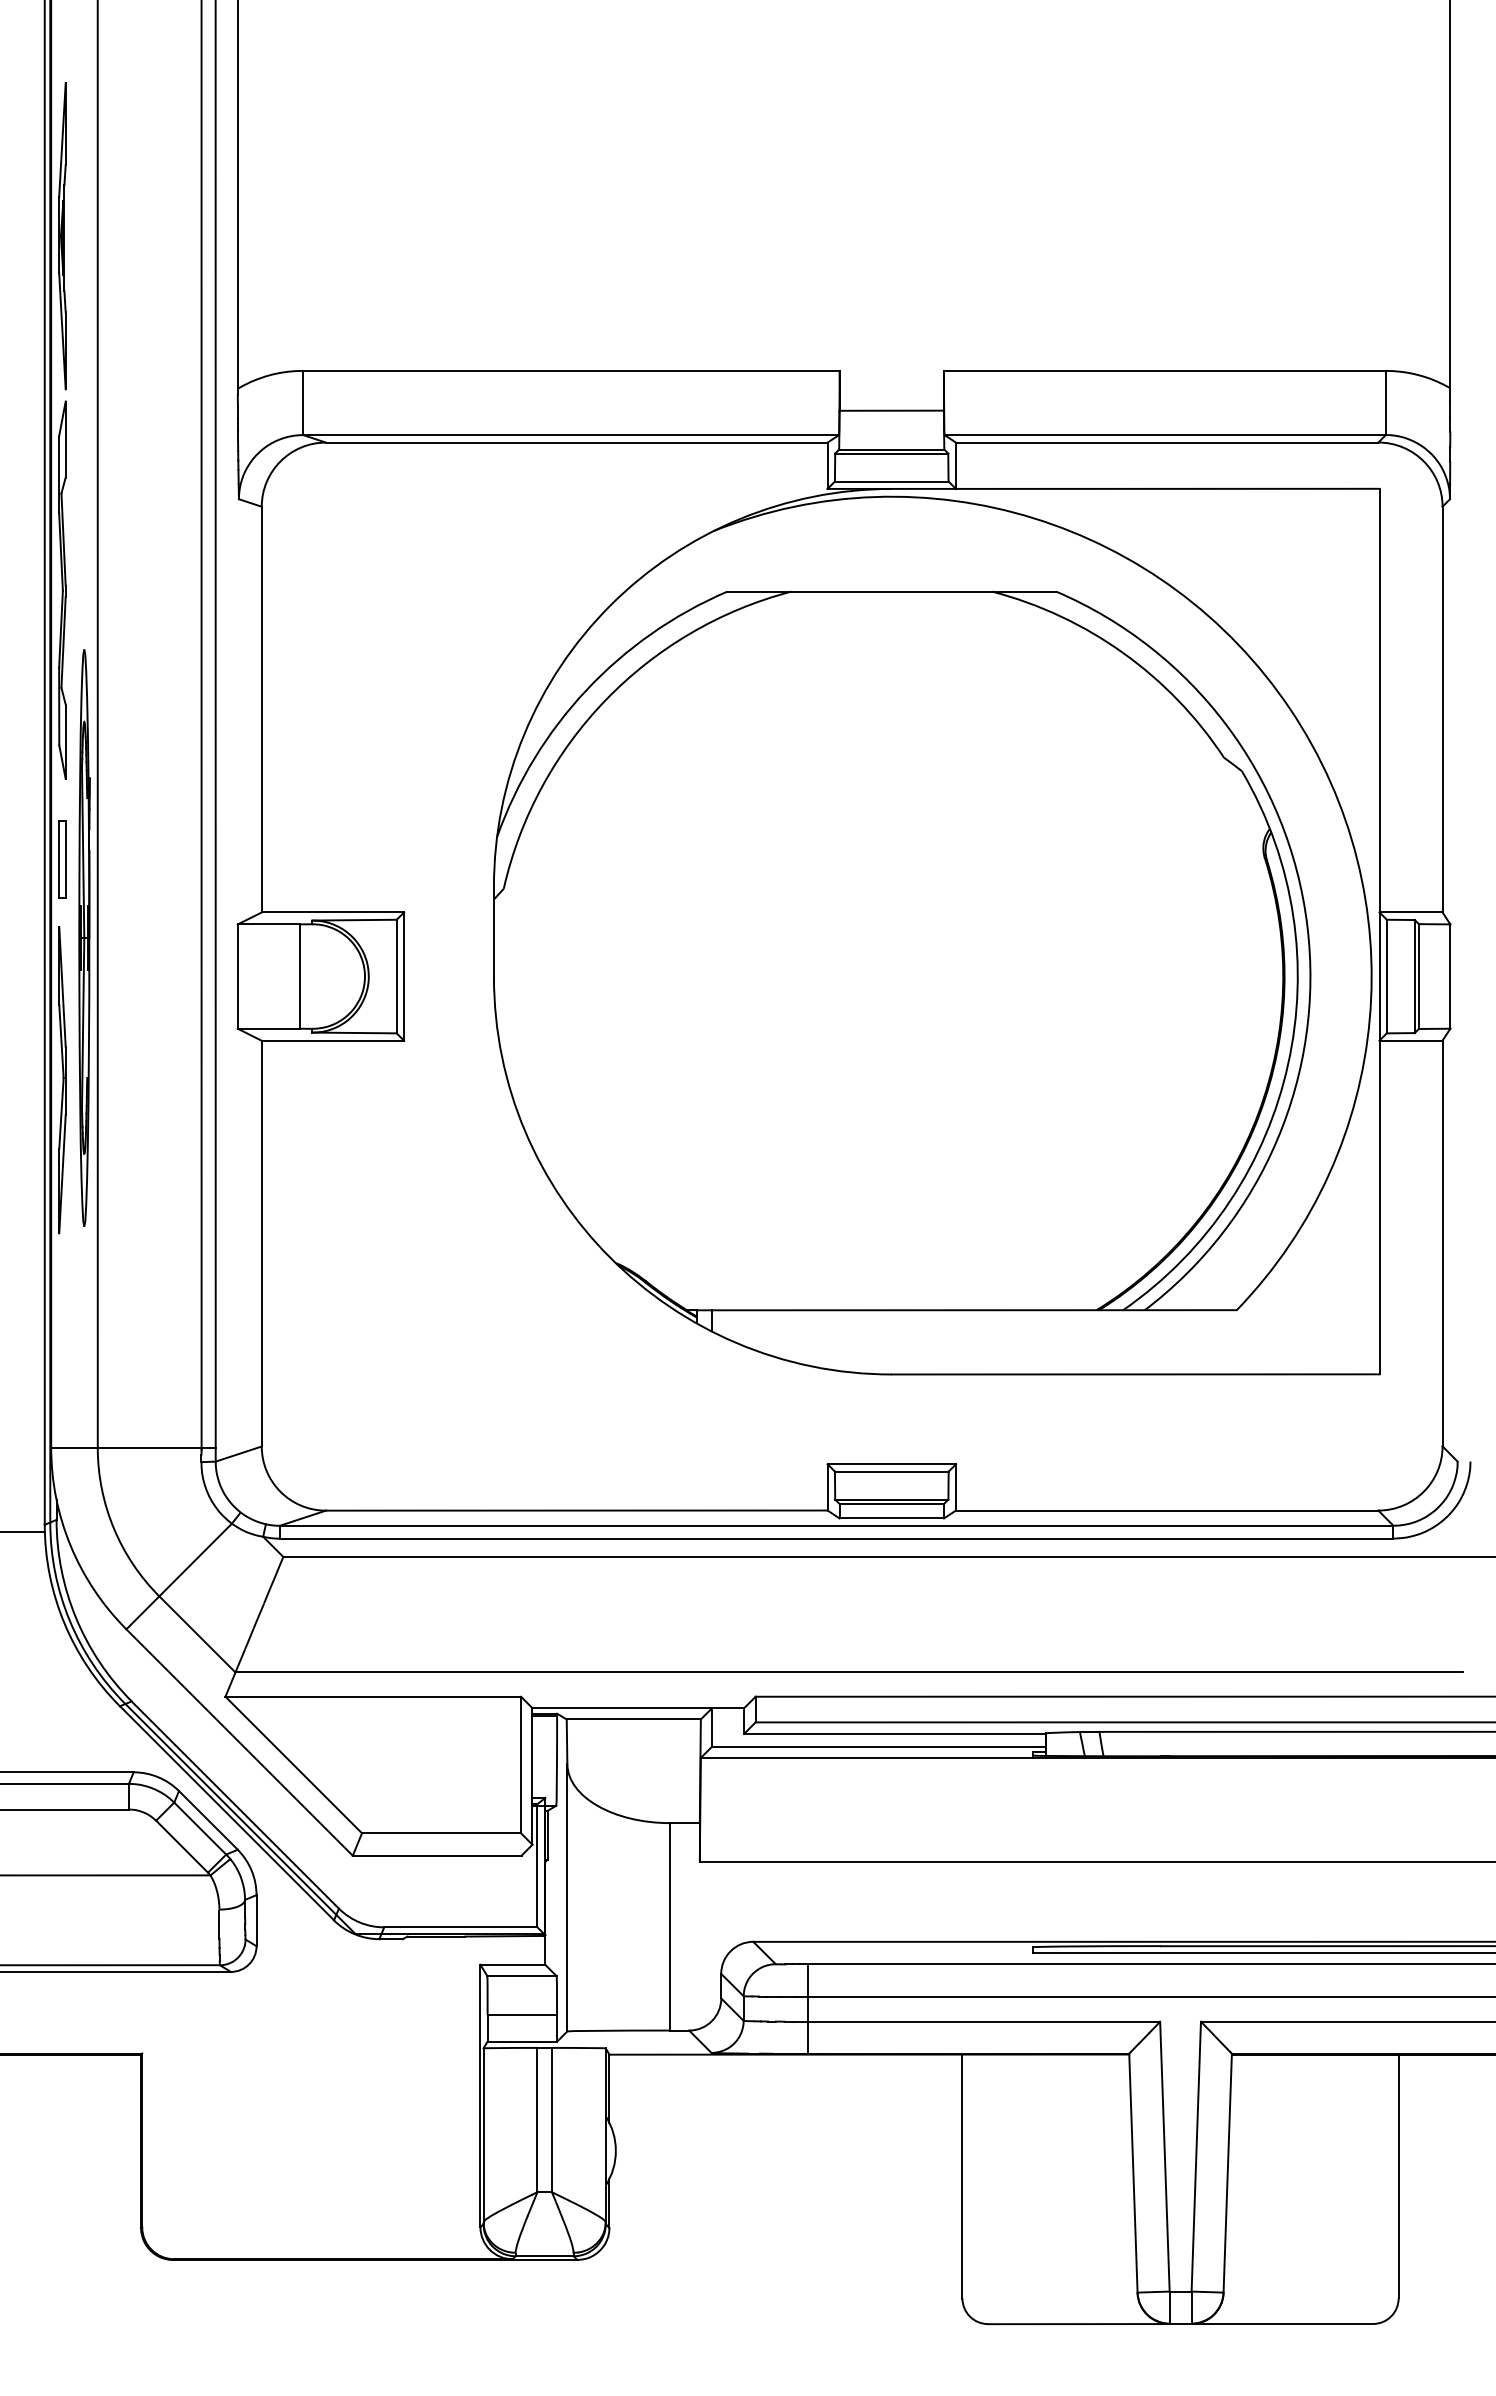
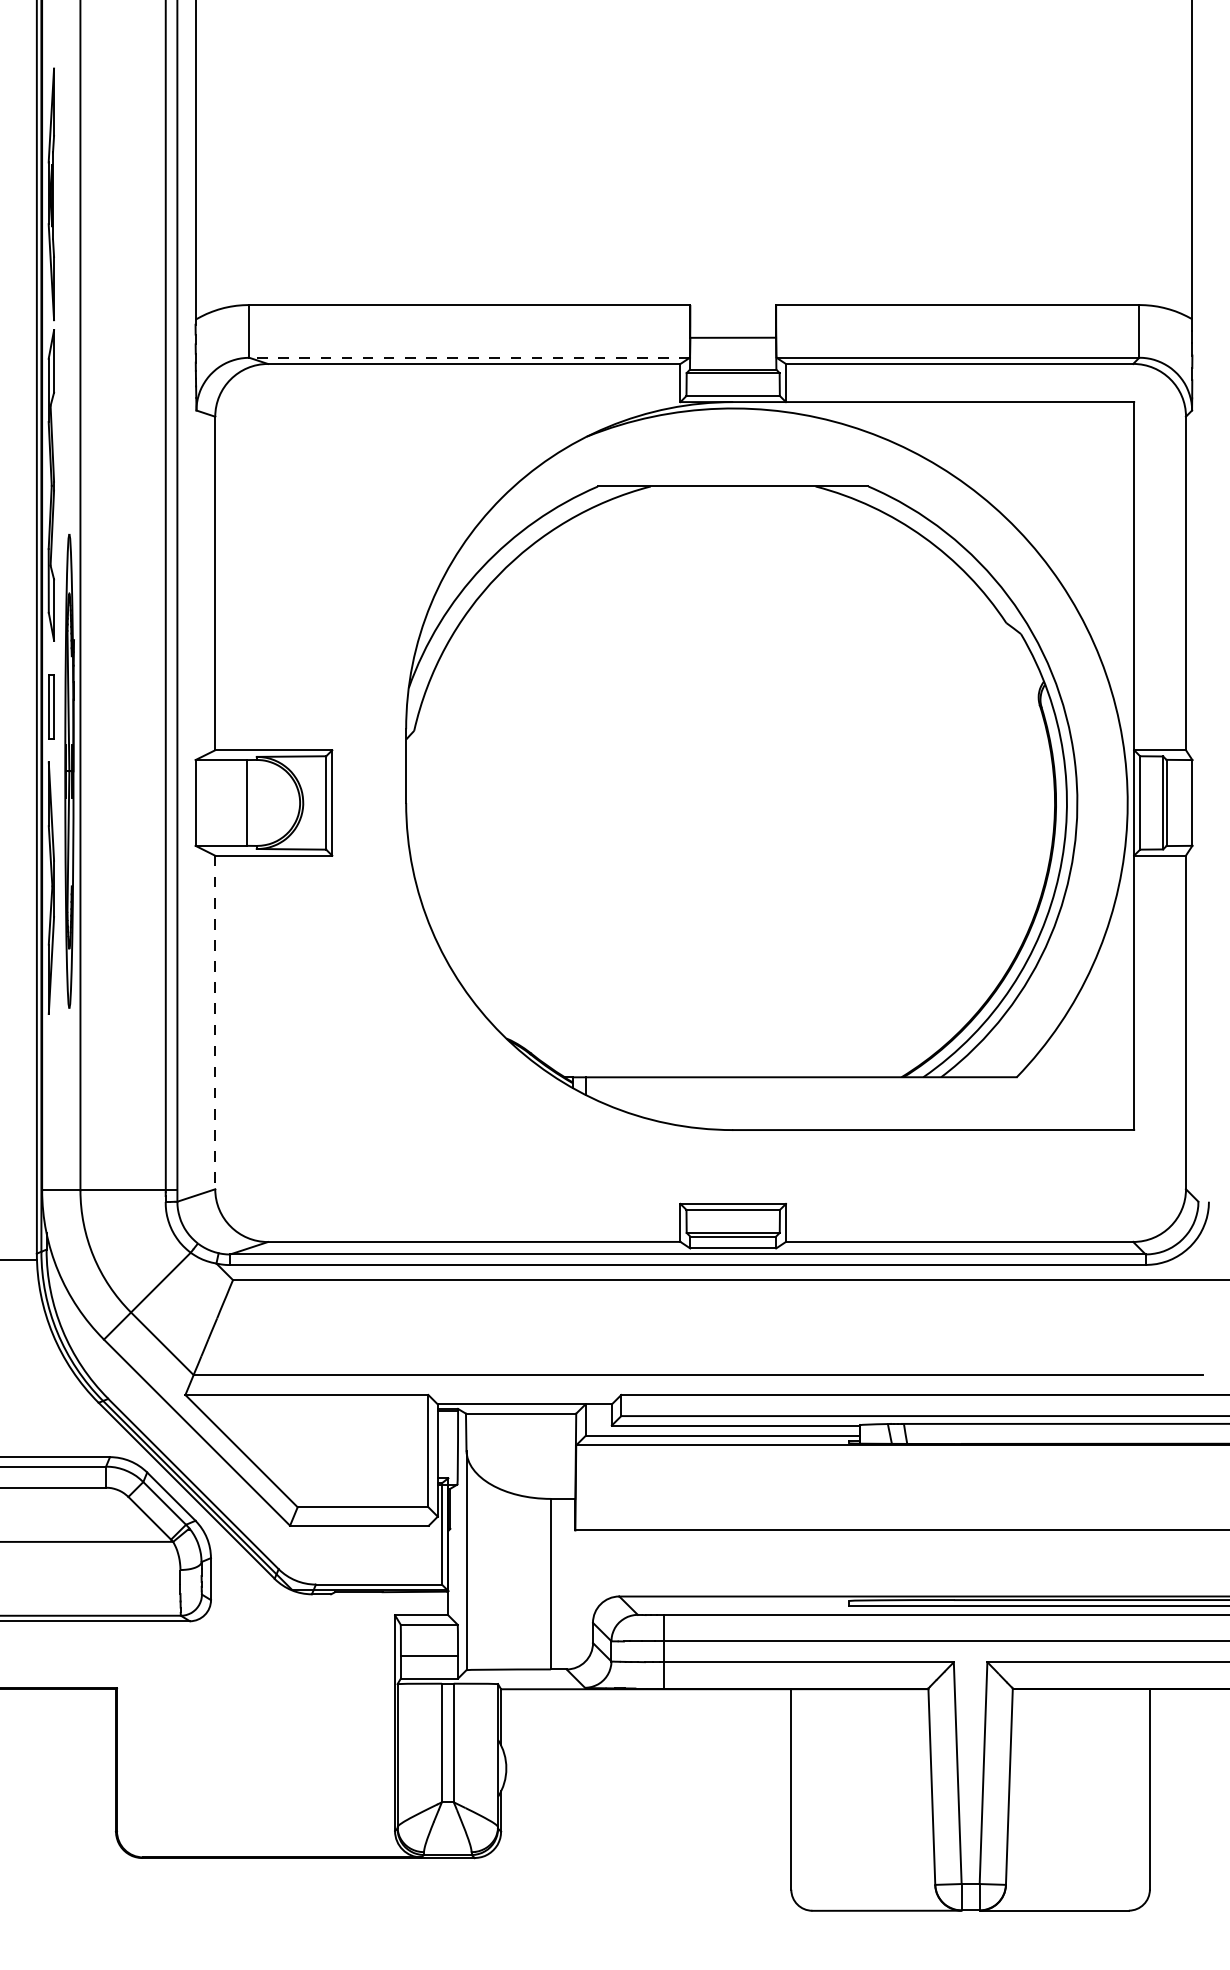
line: (571, 435) -> (469, 358), solid -> dashed
line: (261, 1243) -> (215, 1022), solid -> dashed

